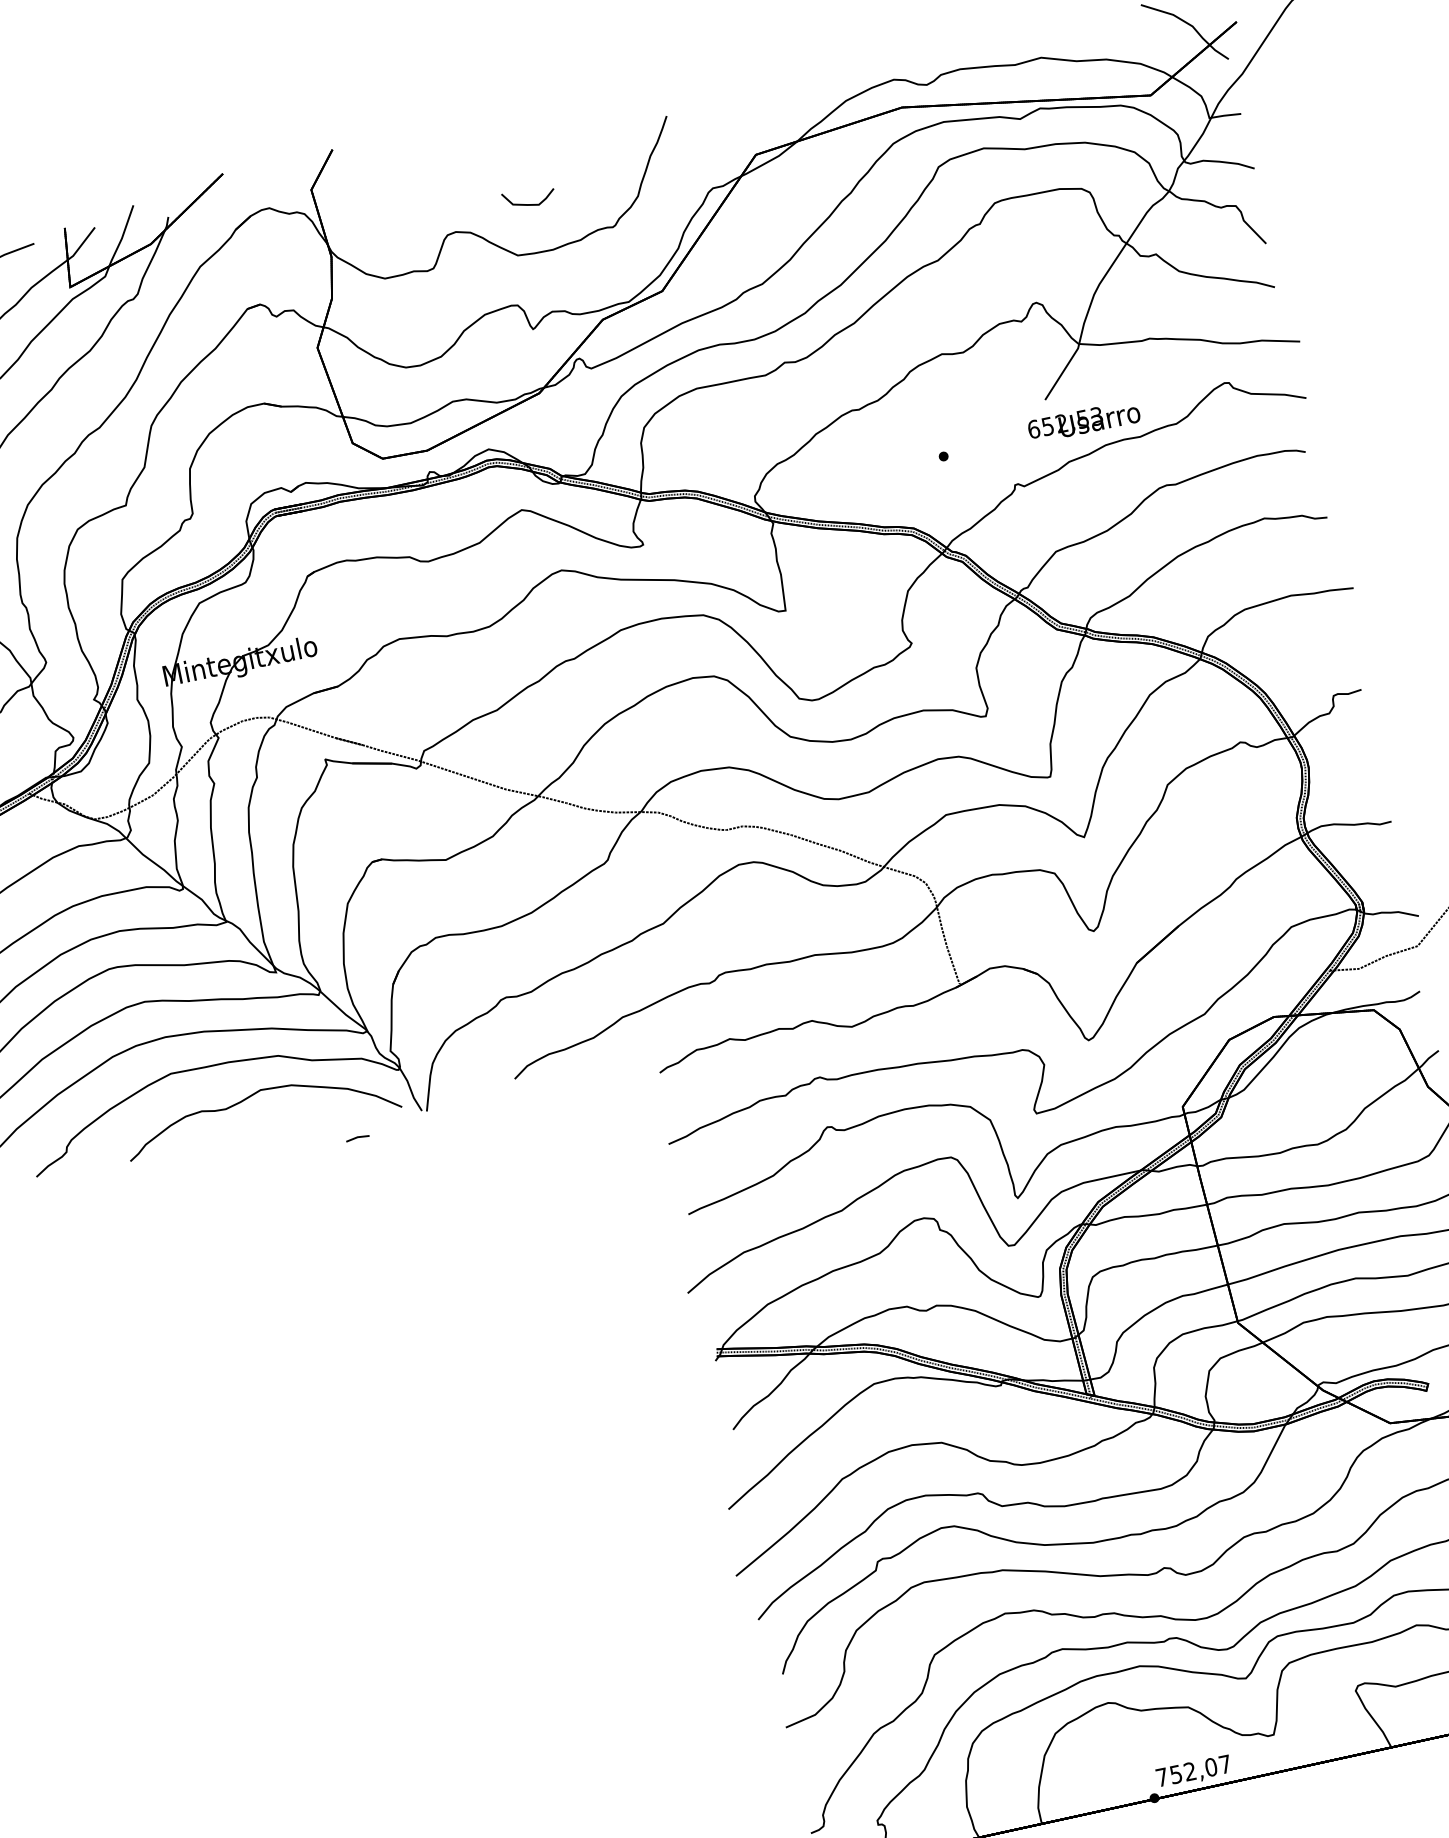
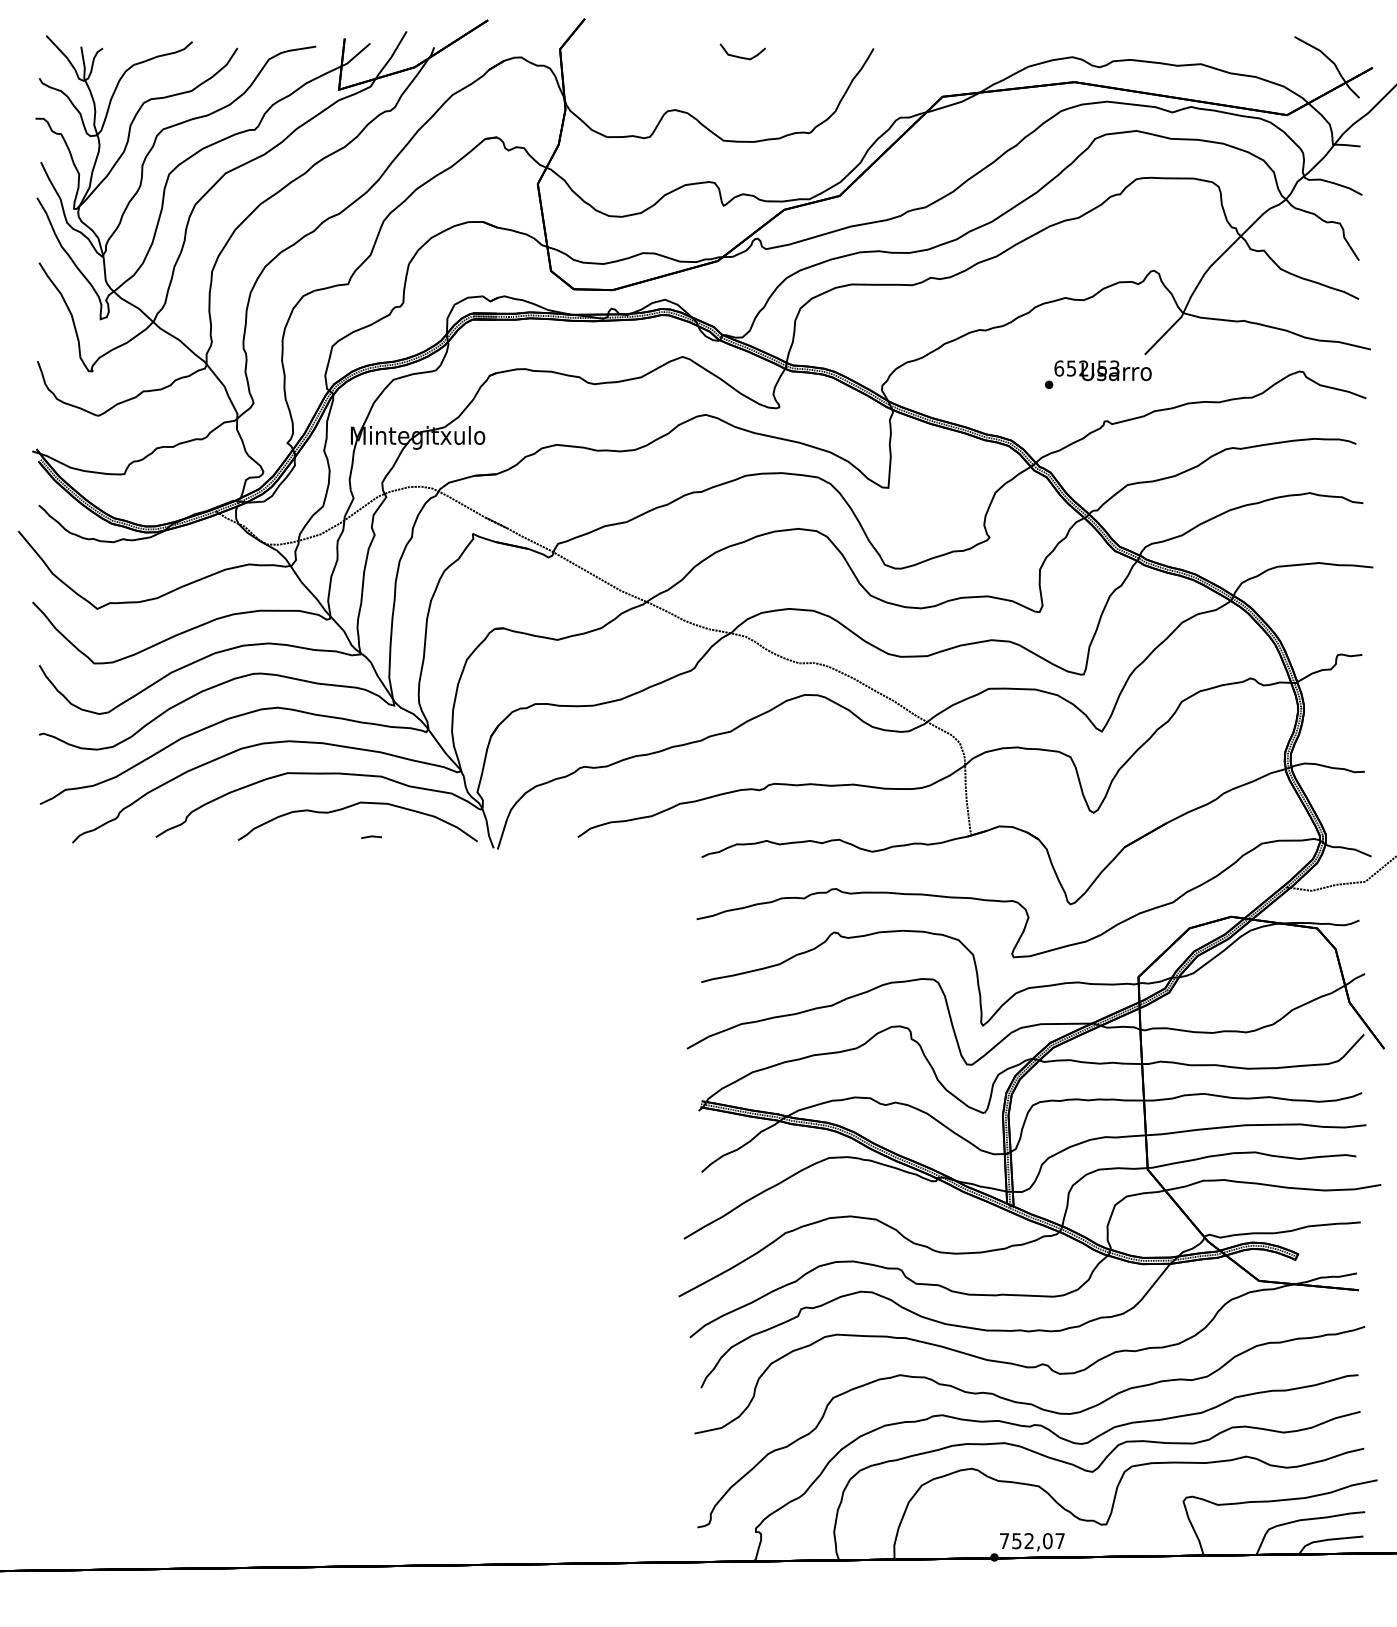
curve: (528, 203) -> (741, 56), moved
text: (1083, 421) -> (1102, 370), moved
line: (357, 1137) -> (371, 836), moved

